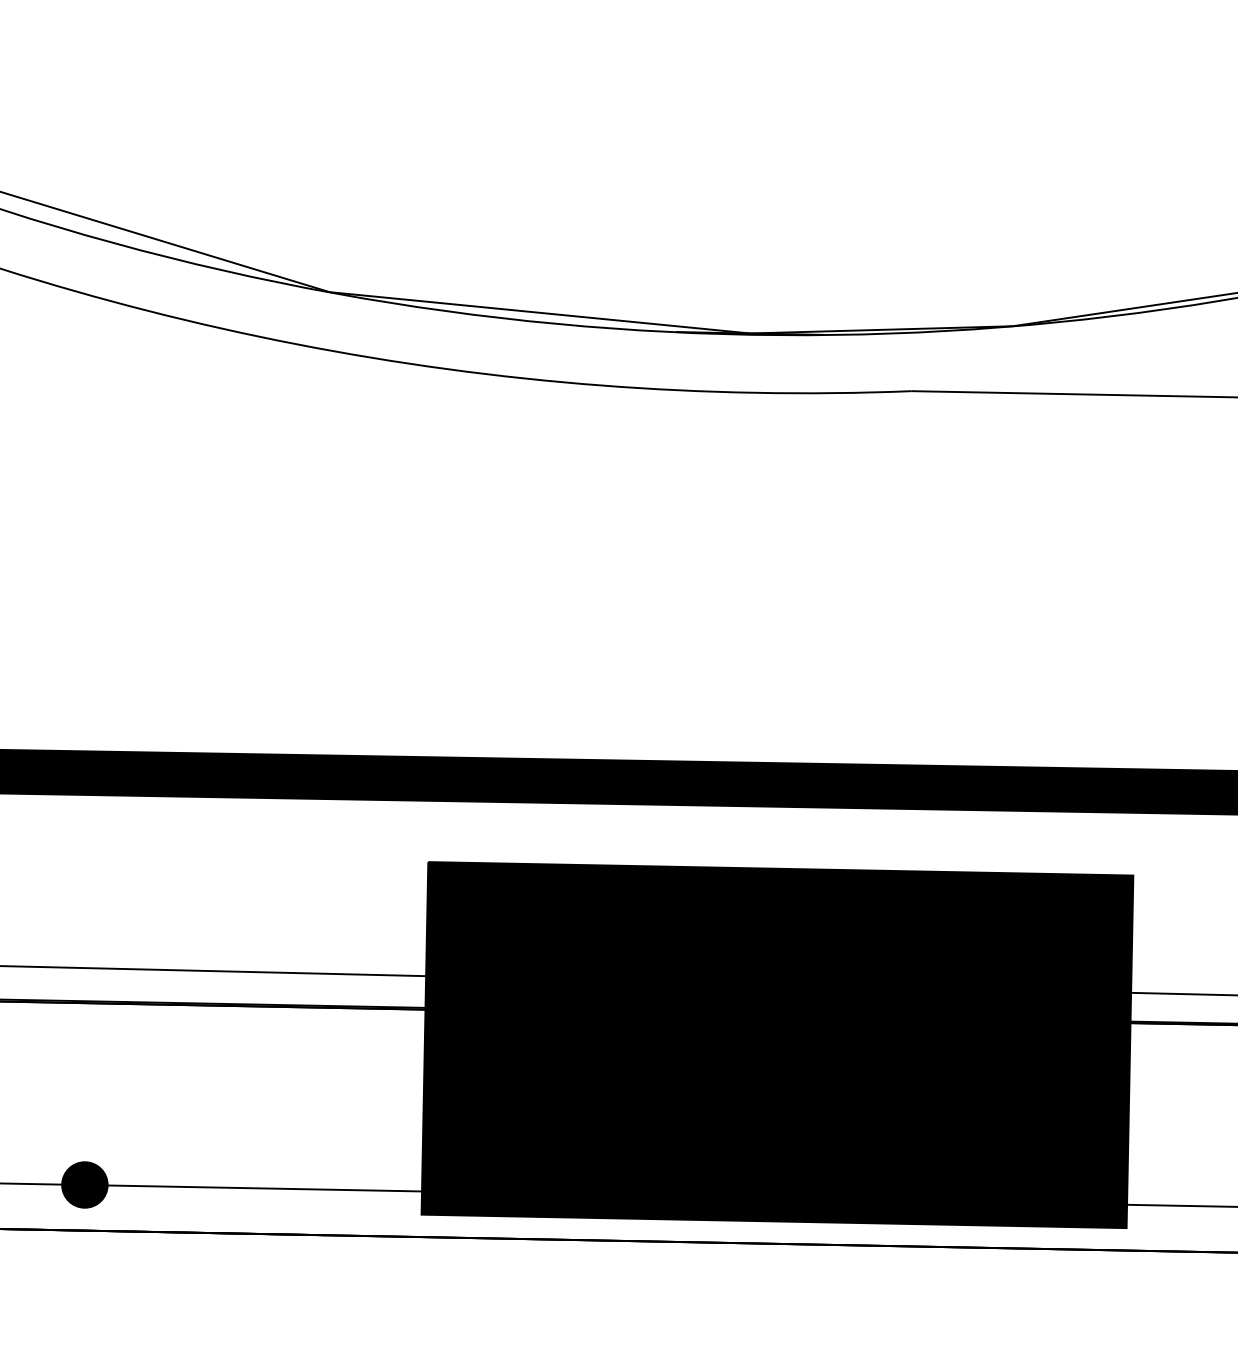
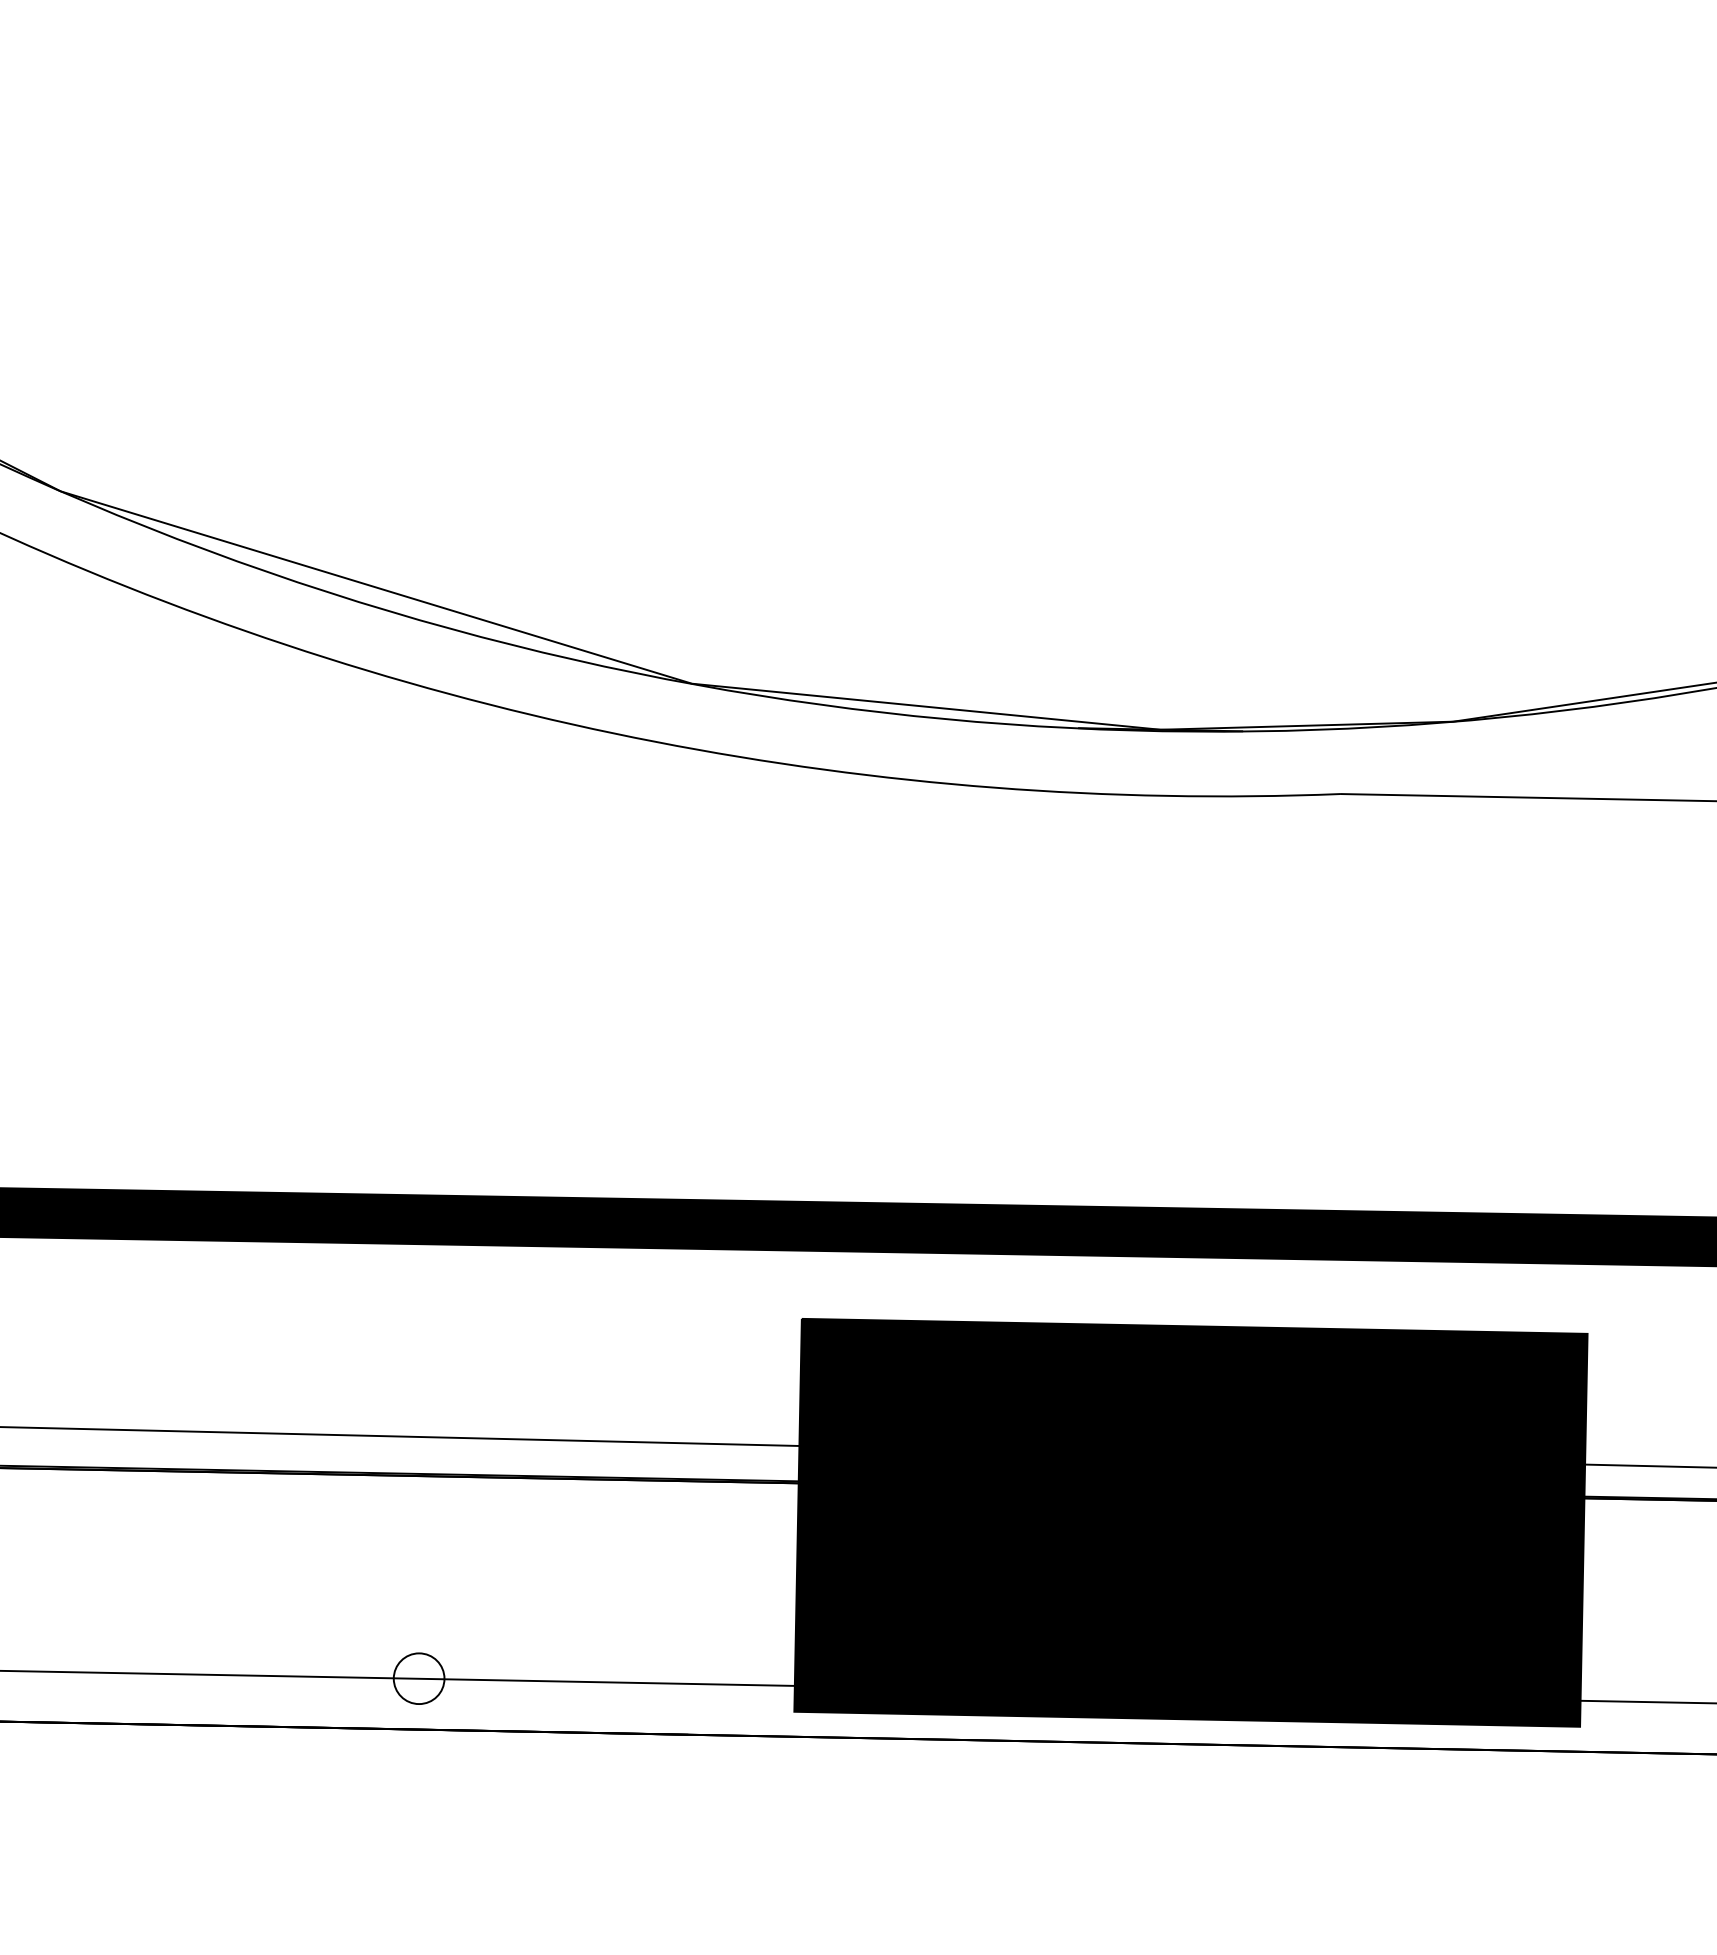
fill: (84, 1184) -> (418, 1678), removed

